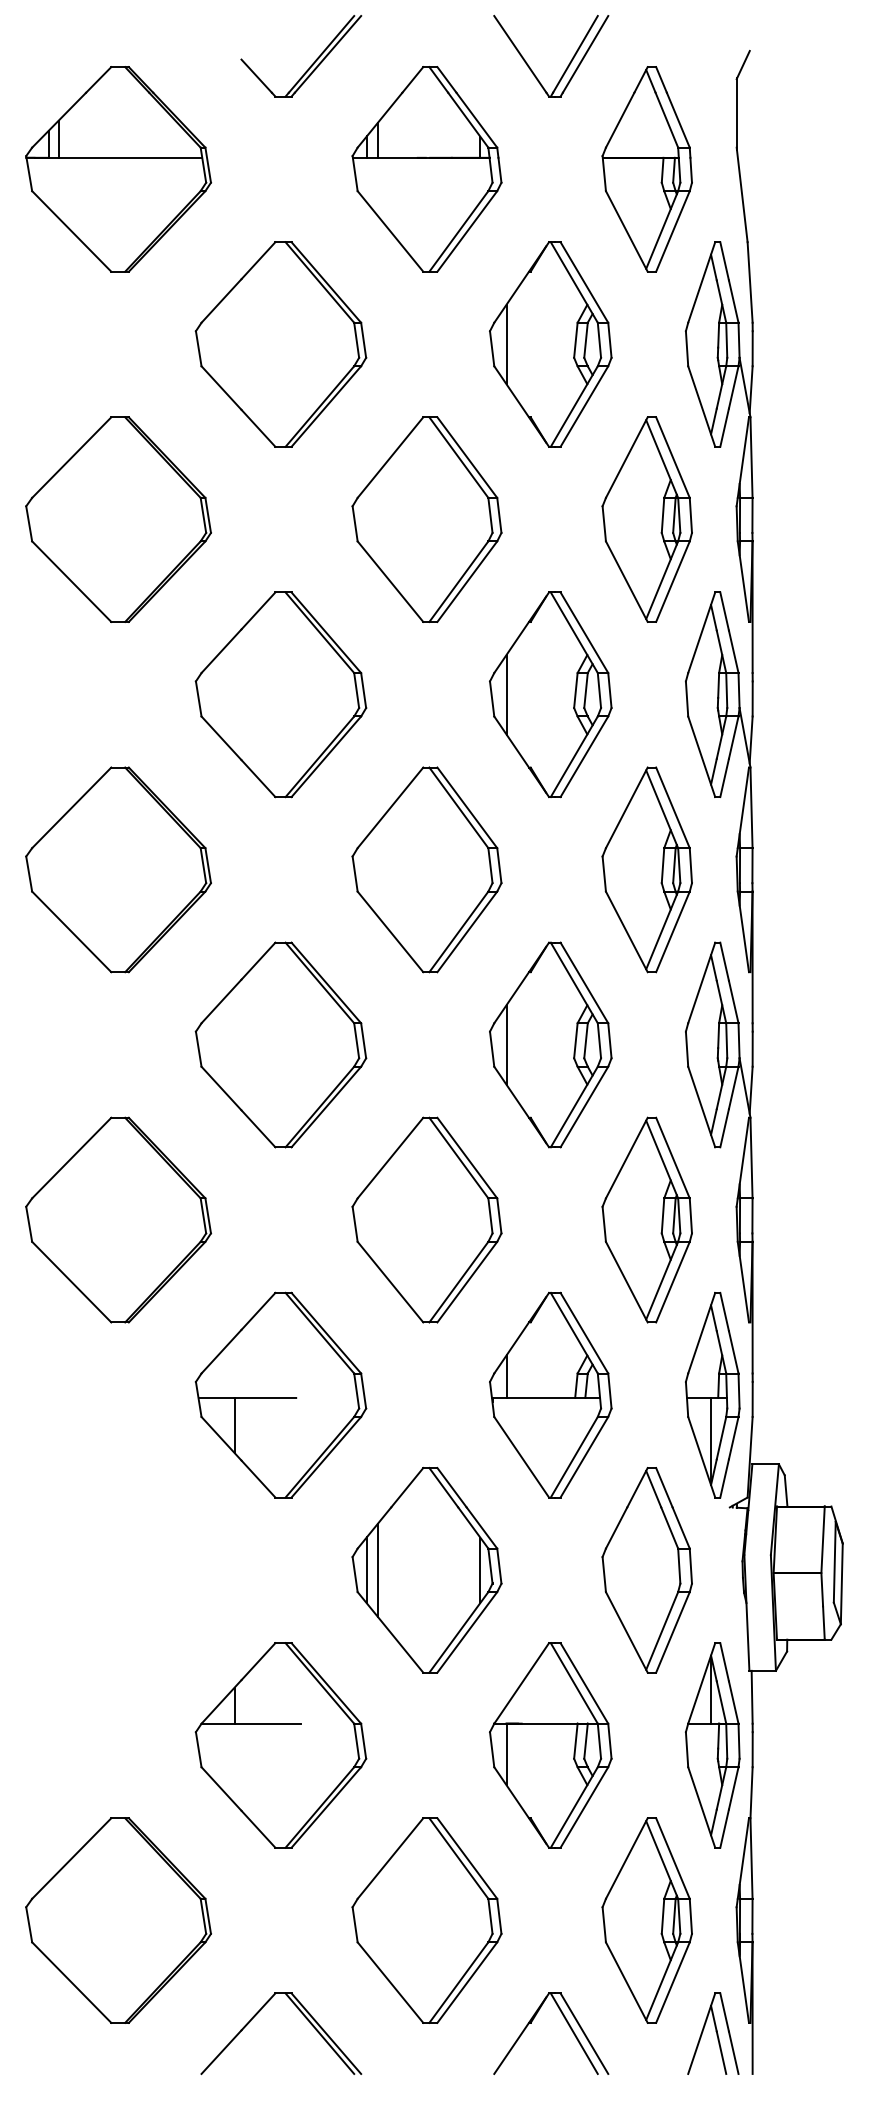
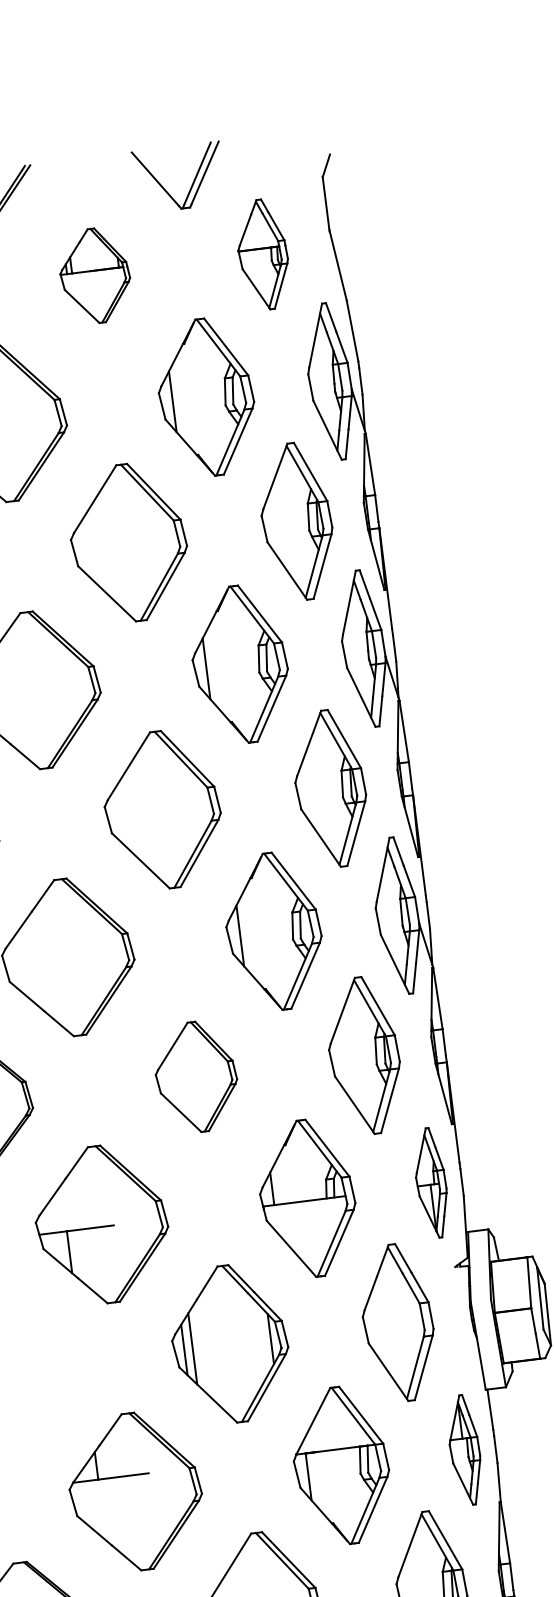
part: (426, 169) -> (94, 276), size x0.6
part: (646, 169) -> (262, 254), size x0.7
part: (426, 1219) -> (196, 1076), size x0.7
part: (712, 1395) -> (431, 1183), size x0.7
part: (712, 1745) -> (464, 1450), size x0.7

